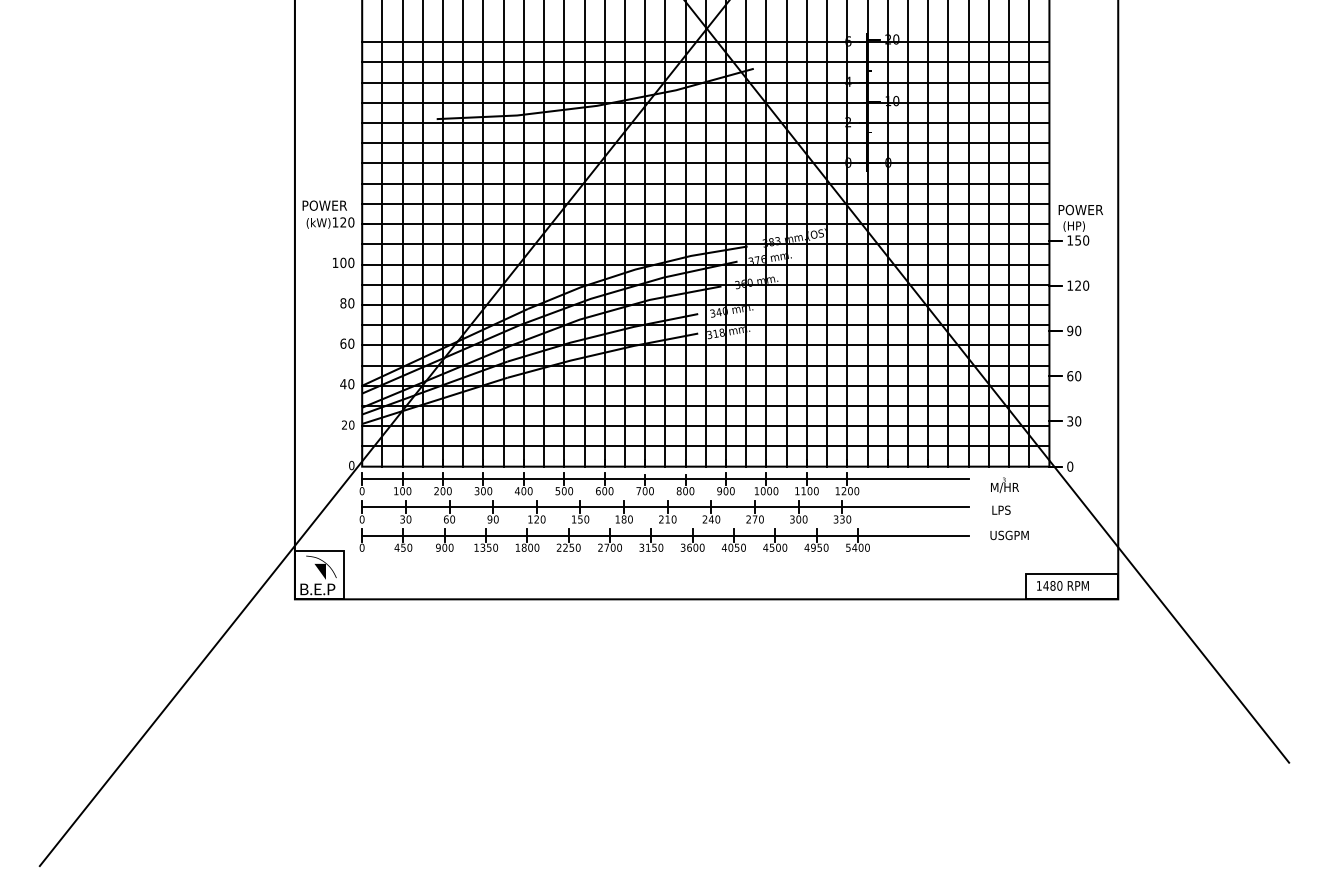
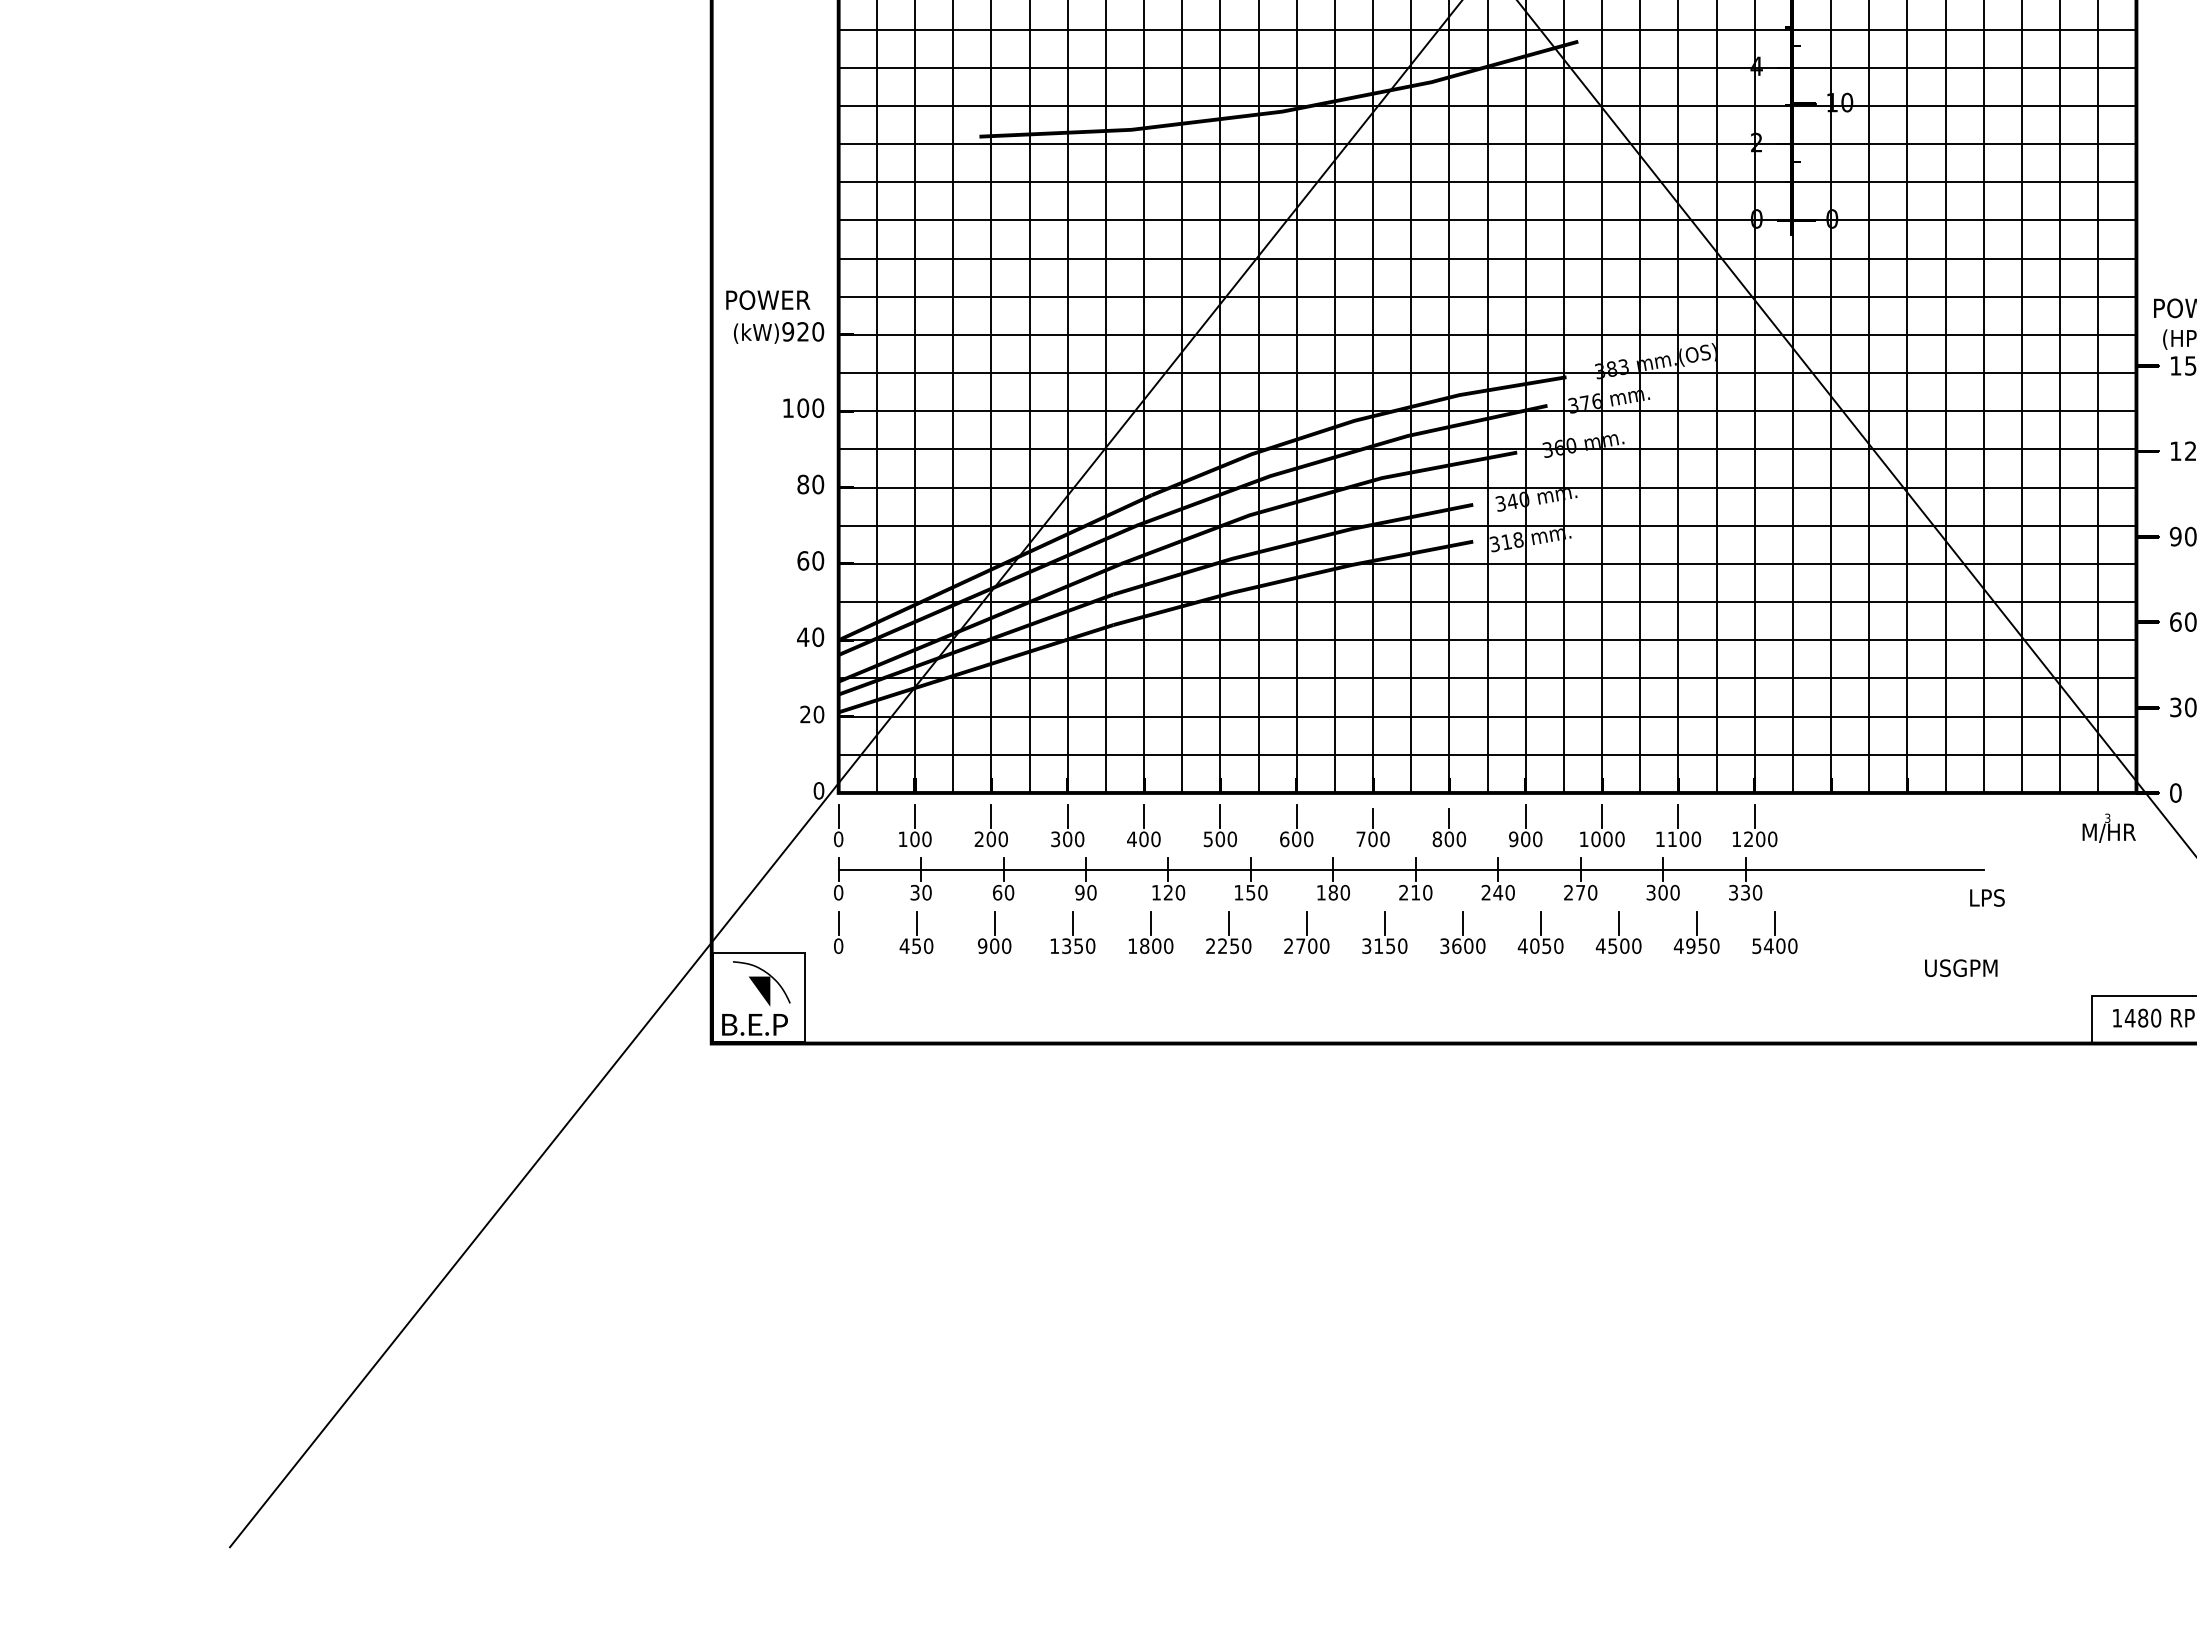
text: (335, 222) -> (788, 331), 120 -> 920
line: (665, 478) -> (1411, 815), removed
text: (1004, 484) -> (2108, 826), moved
text: (1001, 509) -> (1987, 896), moved
line: (665, 535) -> (1411, 922), removed
text: (1009, 535) -> (1960, 968), moved

